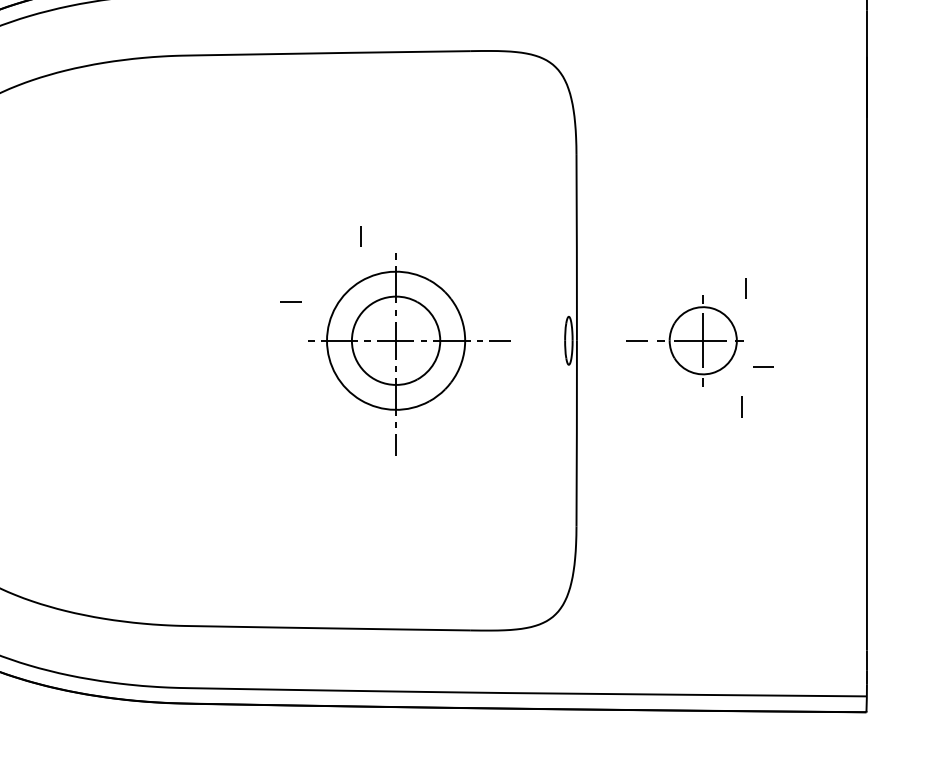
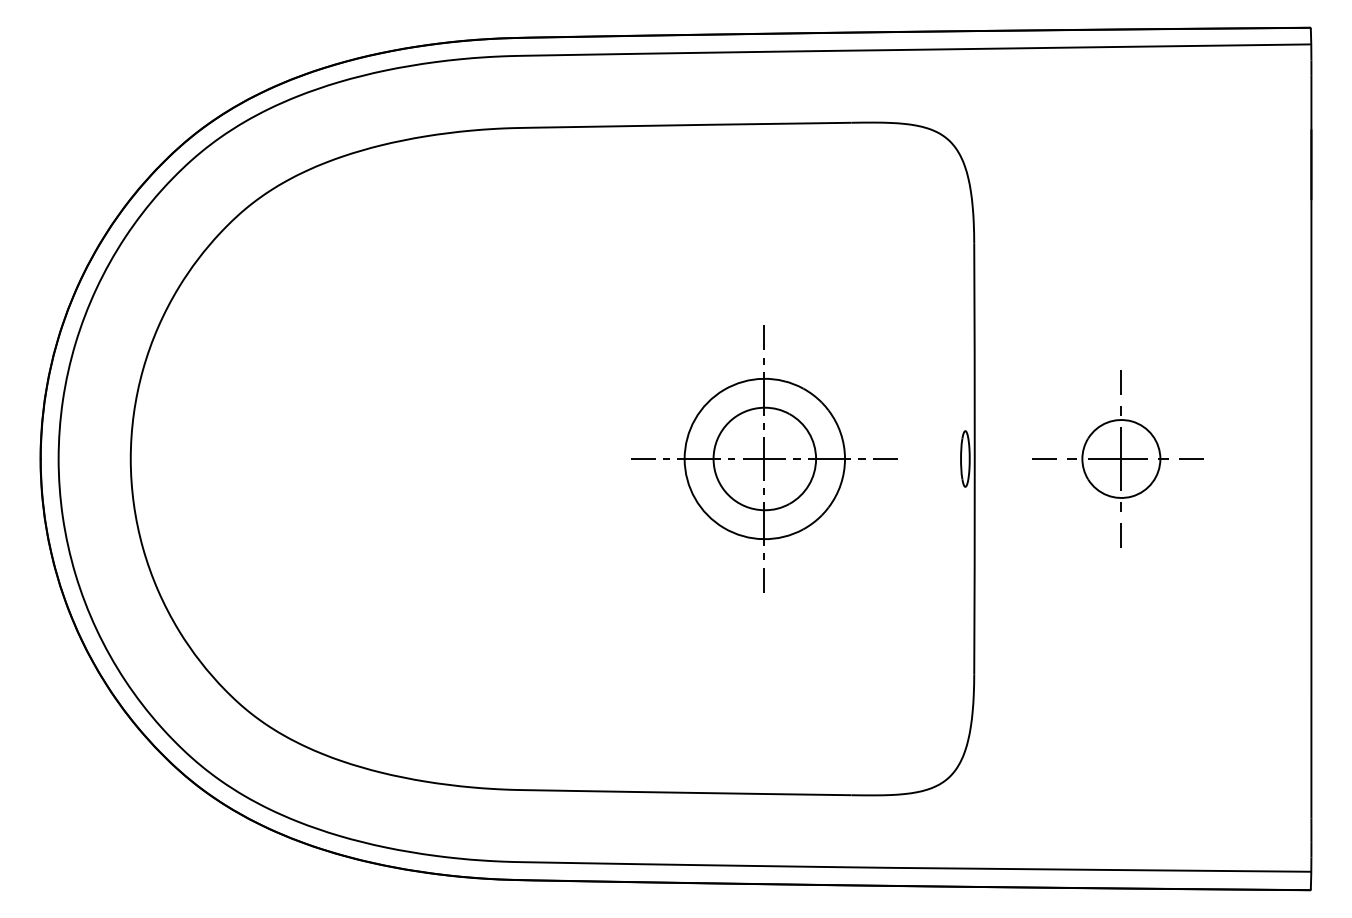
line: (360, 236) -> (763, 337), moved
line: (745, 288) -> (1120, 382), moved
line: (291, 301) -> (643, 458), moved
line: (763, 367) -> (1191, 458), moved
line: (741, 406) -> (1120, 535), moved

